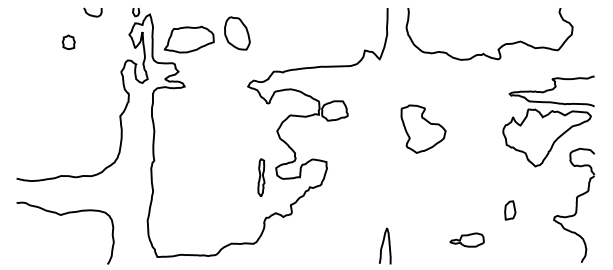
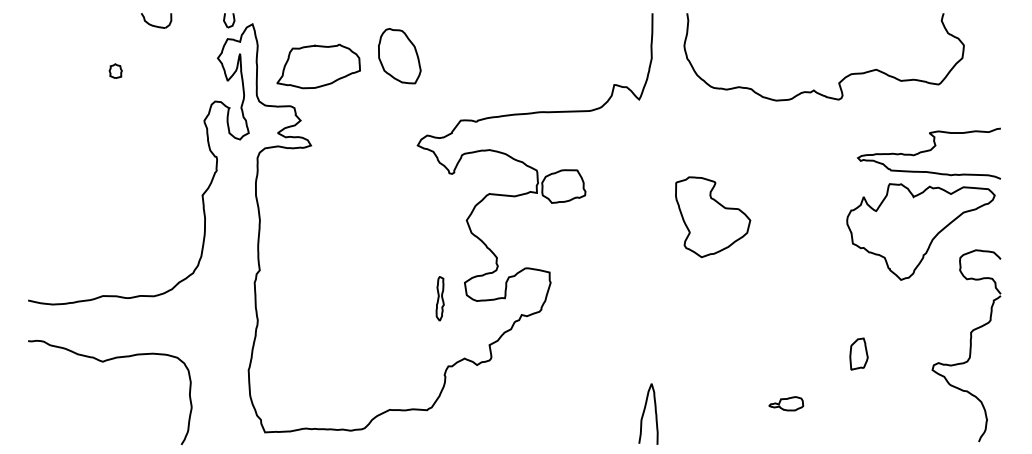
part: (68, 42) -> (115, 71), size x0.6
part: (261, 177) -> (440, 298), size x0.7
part: (466, 239) -> (785, 402), size x0.6

